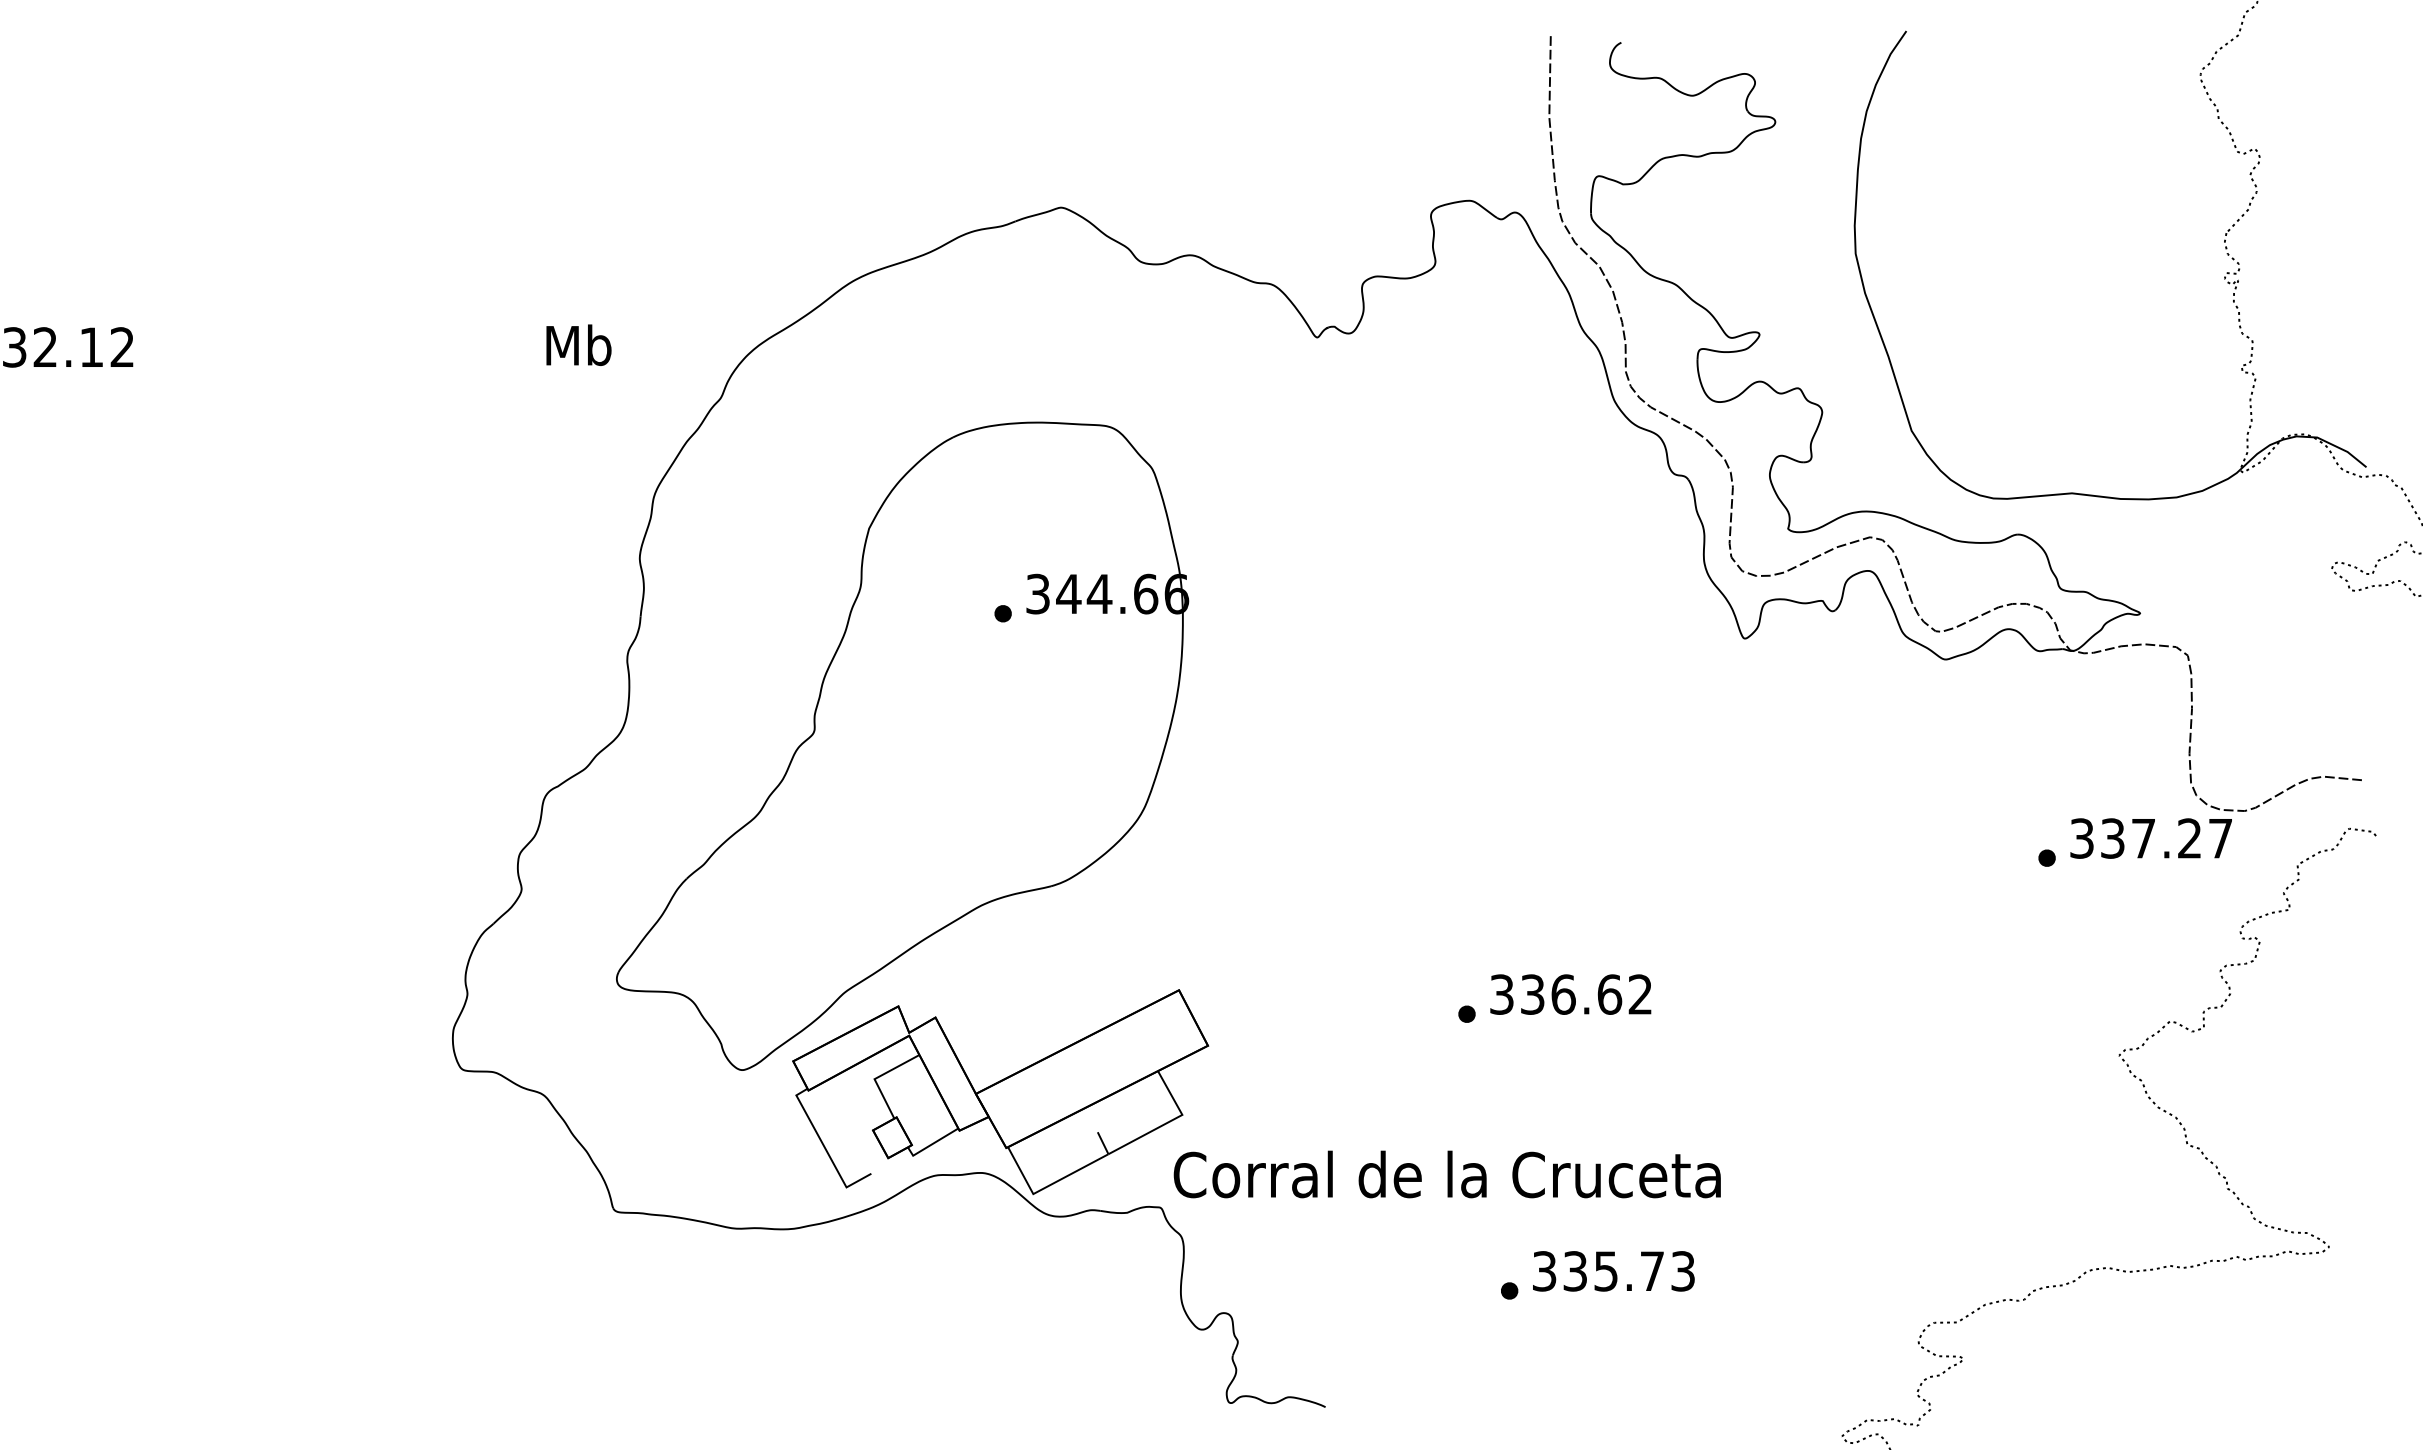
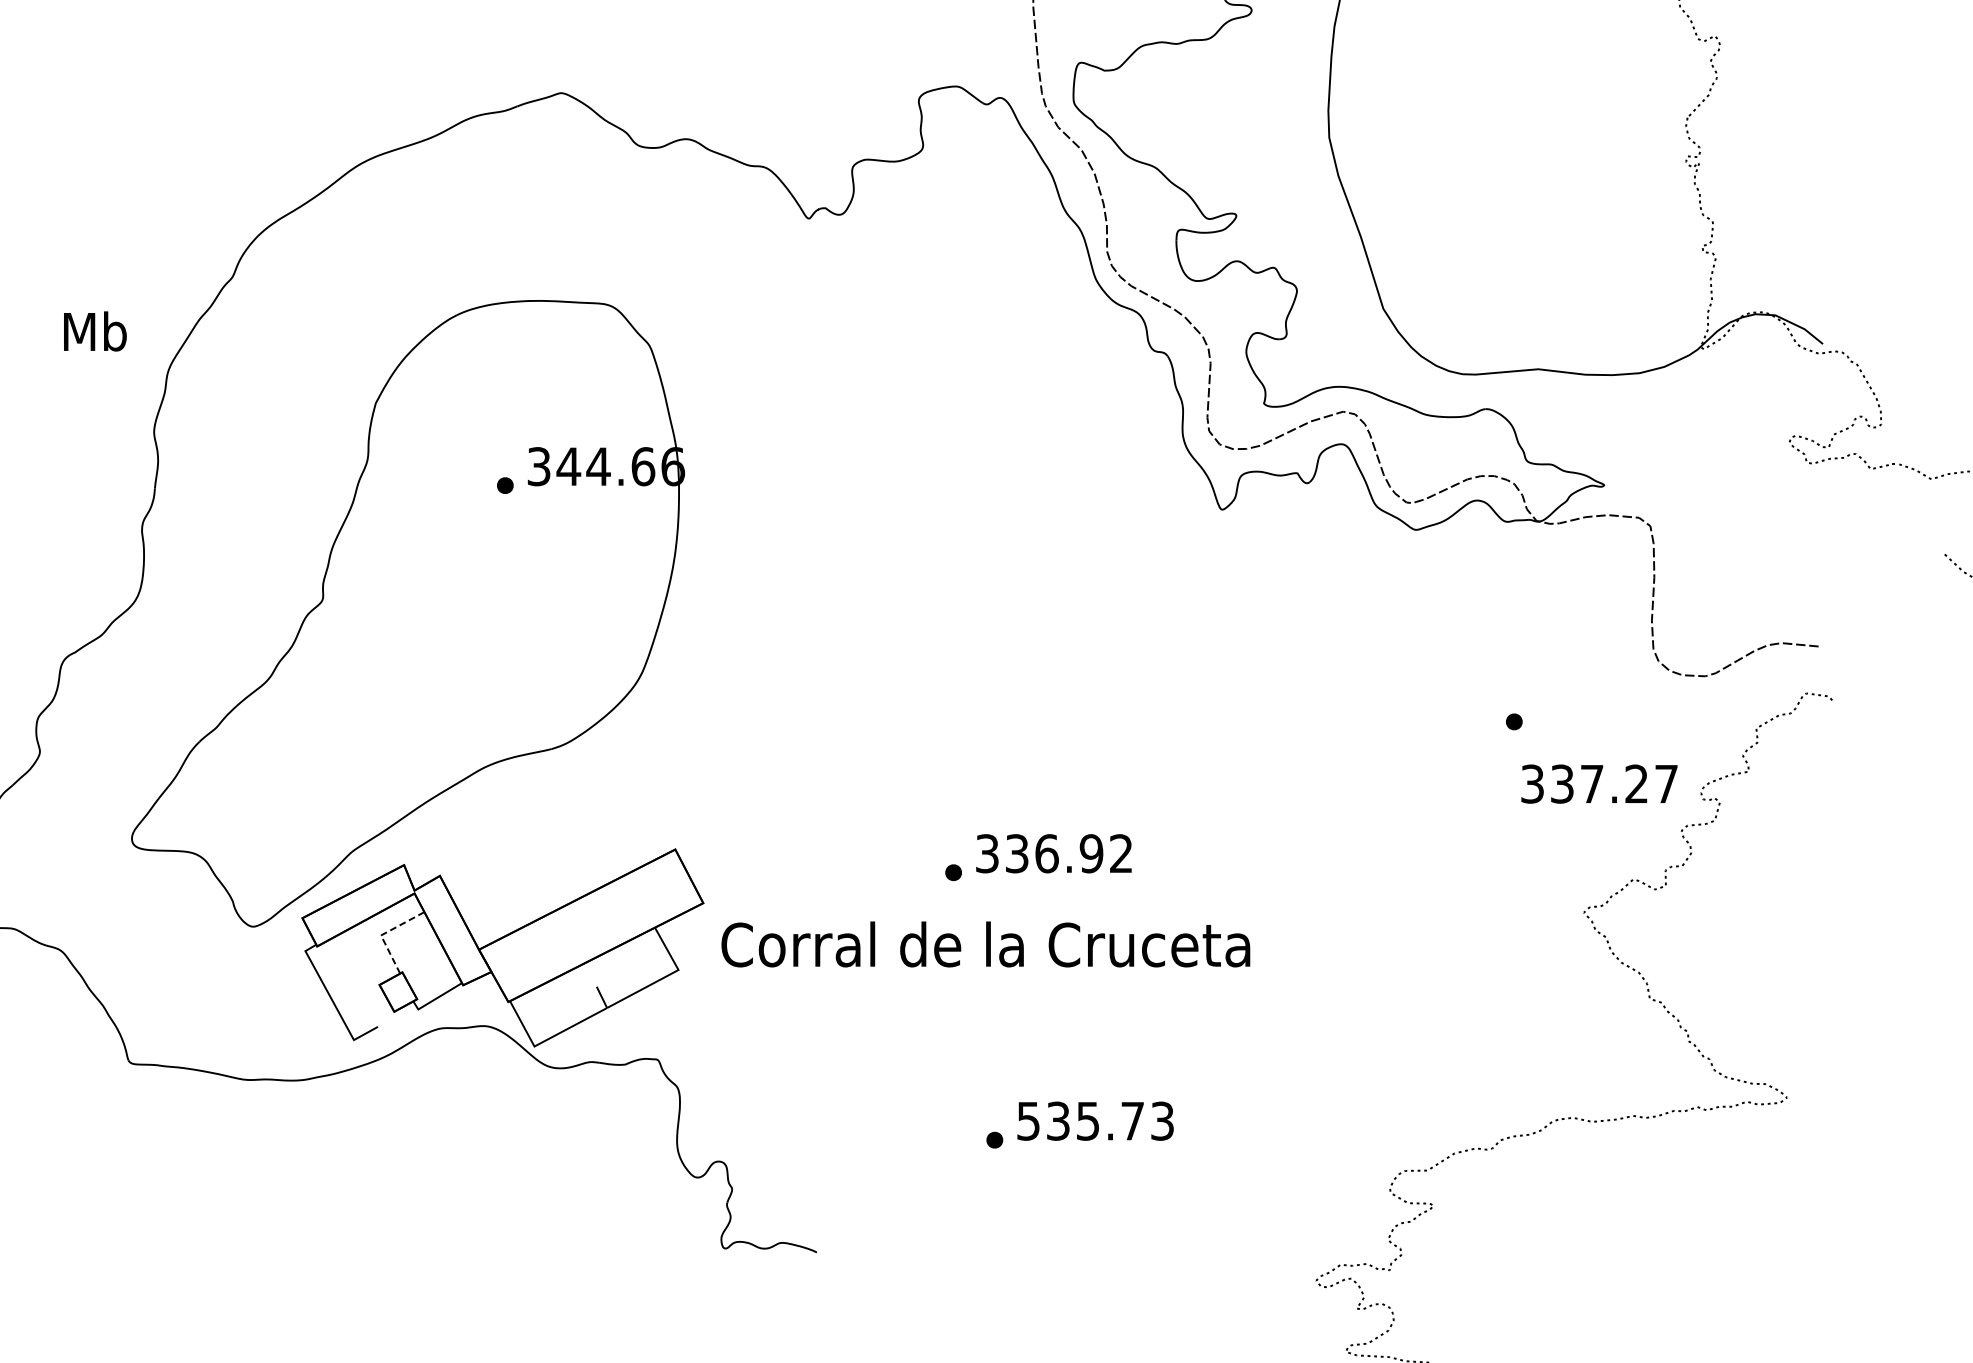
text: (578, 344) -> (94, 330), moved
text: (2150, 838) -> (1598, 784), moved
text: (1609, 994) -> (1091, 853), 336.62 -> 336.92
line: (877, 1077) -> (383, 933), solid -> dashed
text: (1446, 1174) -> (985, 944), moved
text: (1544, 1271) -> (1028, 1121), 335.73 -> 535.73

